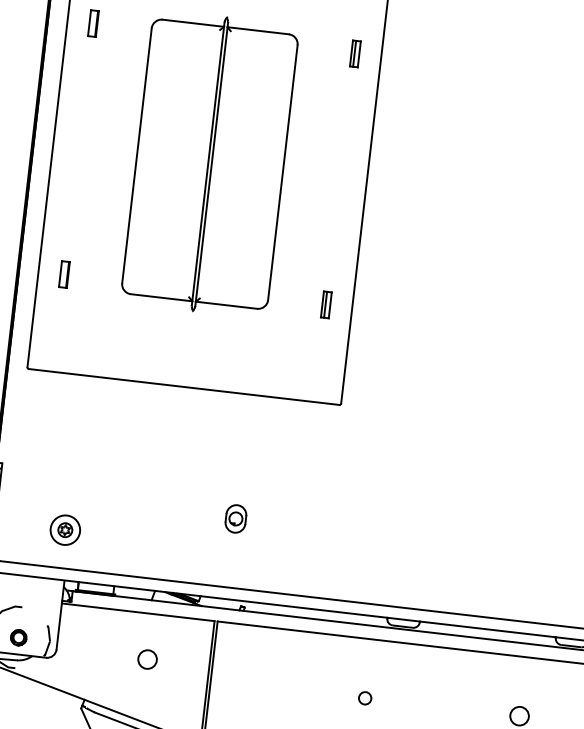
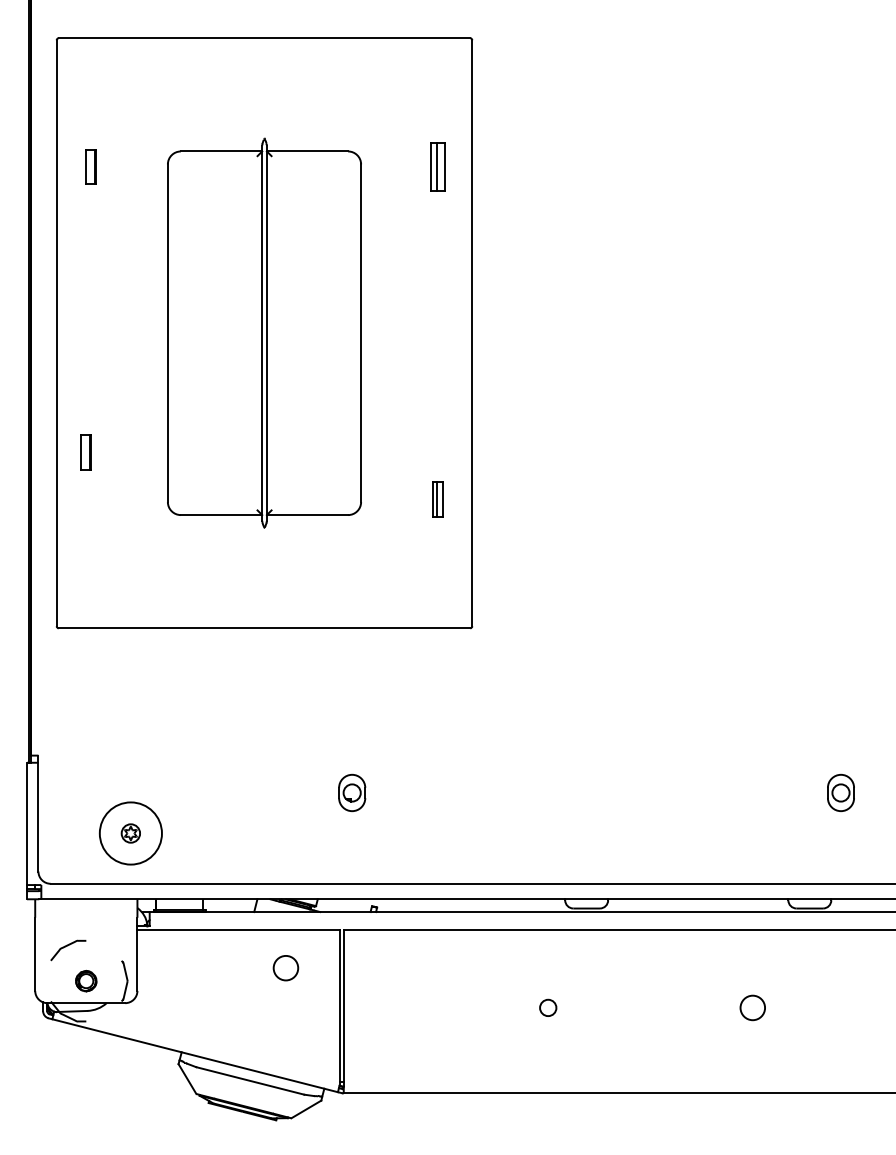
part: (355, 53) -> (437, 166), size x1.4
part: (64, 274) -> (85, 452), moved
circle: (65, 530) -> (130, 833), size x1.6
circle: (147, 659) -> (285, 968), moved

